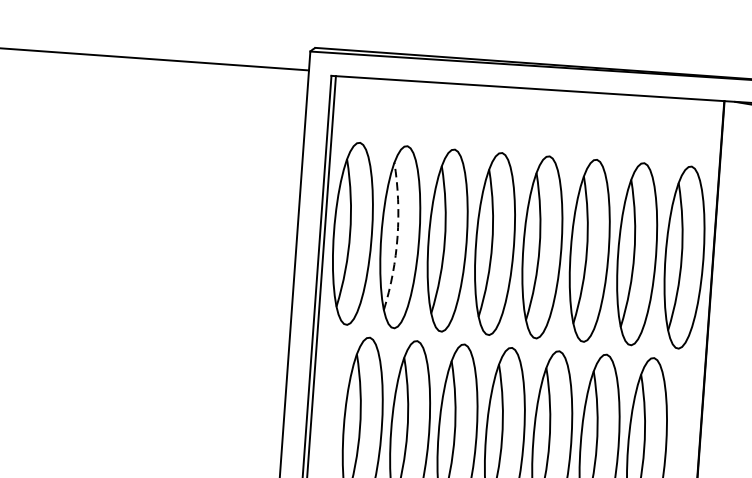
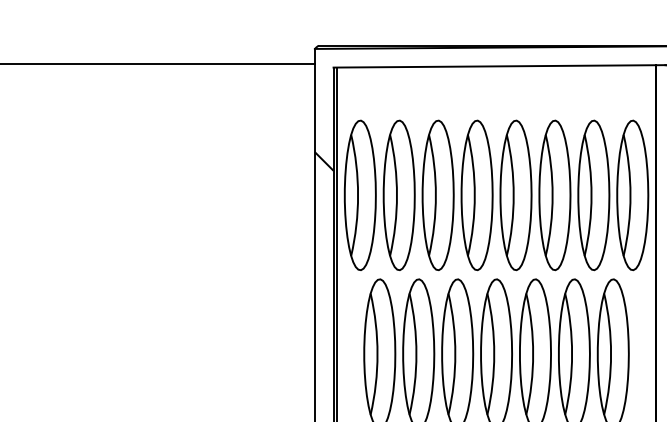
hatch: (311, 189) -> (323, 161), added
arc: (396, 237) -> (396, 195), dashed -> solid

